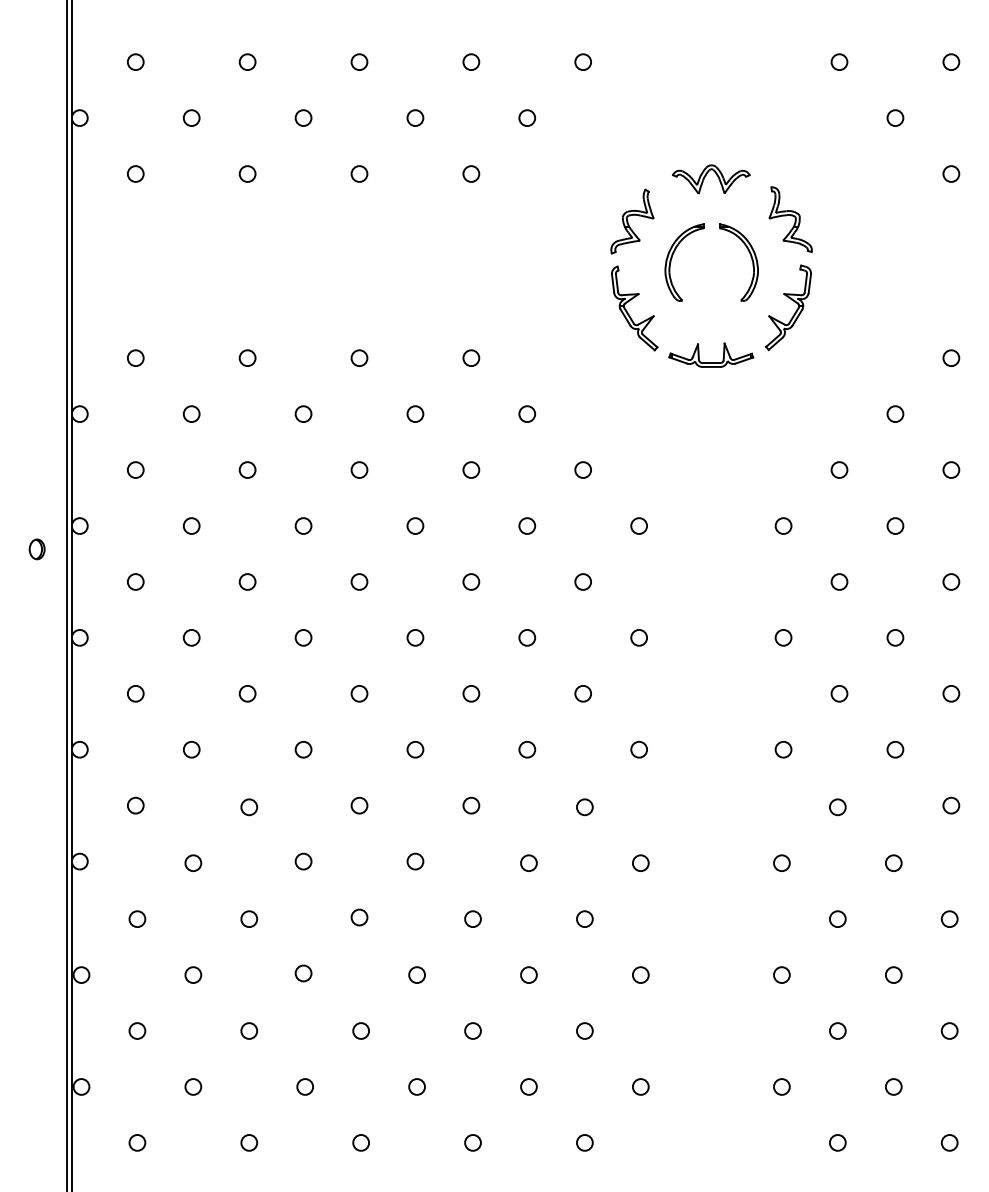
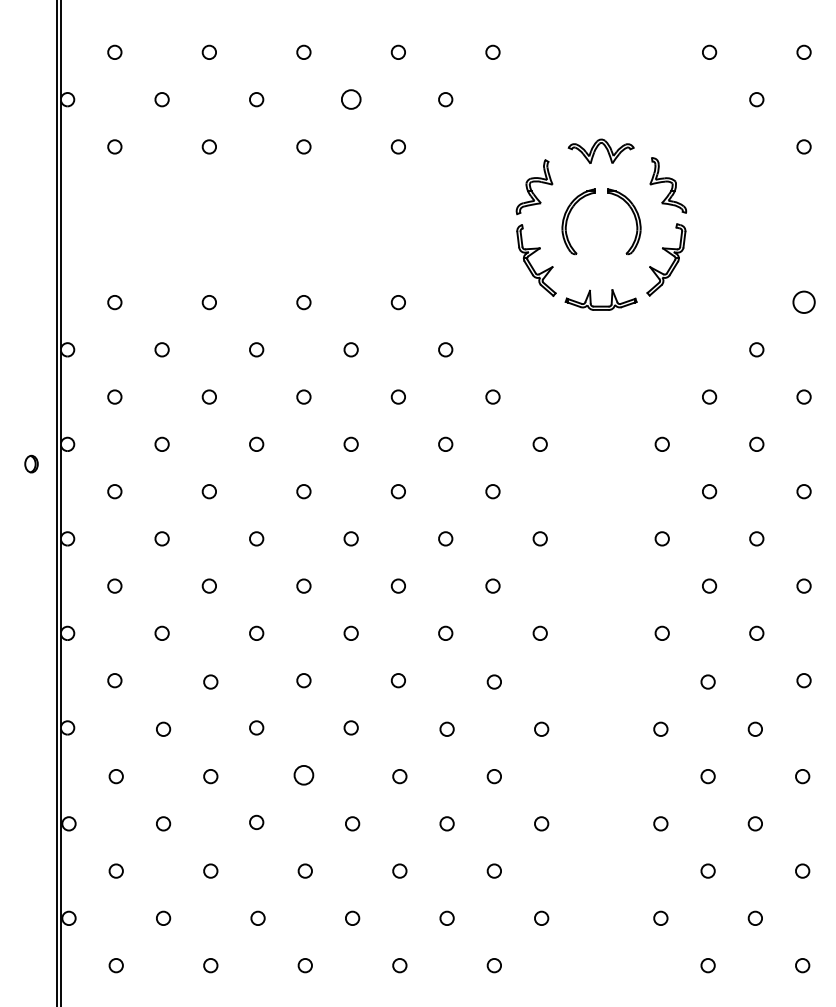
circle: (414, 117) -> (350, 99), size x1.4
circle: (950, 358) -> (803, 302), size x1.6
circle: (359, 916) -> (303, 774), size x1.4

